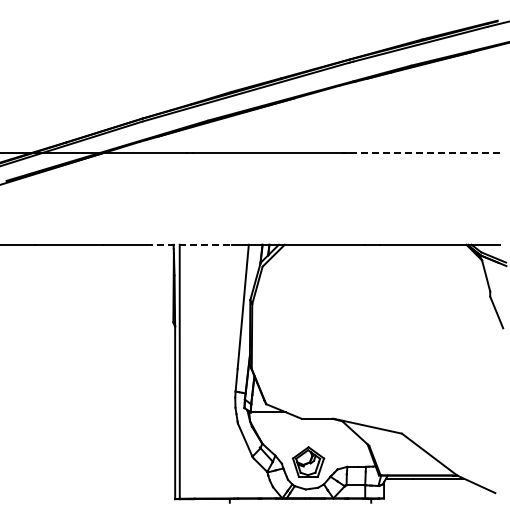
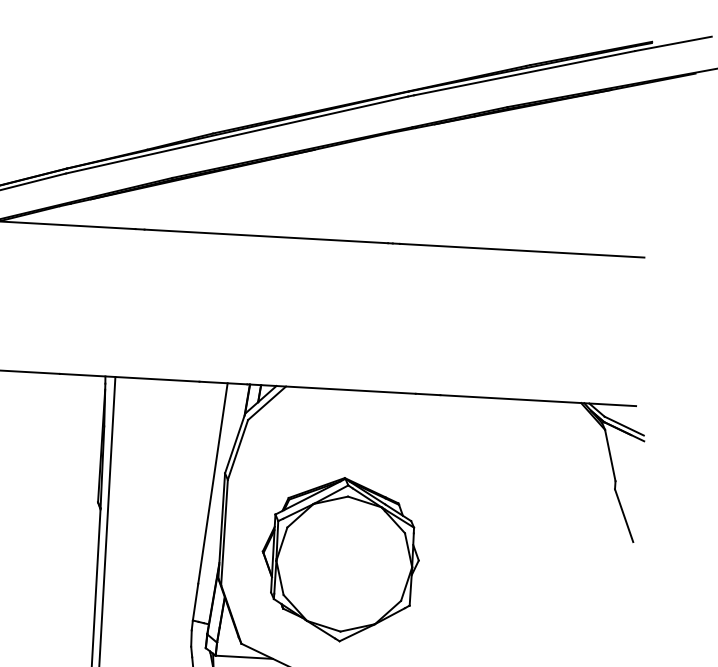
line: (425, 153) -> (522, 251), dashed -> solid
line: (188, 244) -> (129, 377), dashed -> solid
part: (324, 348) -> (341, 558), added

